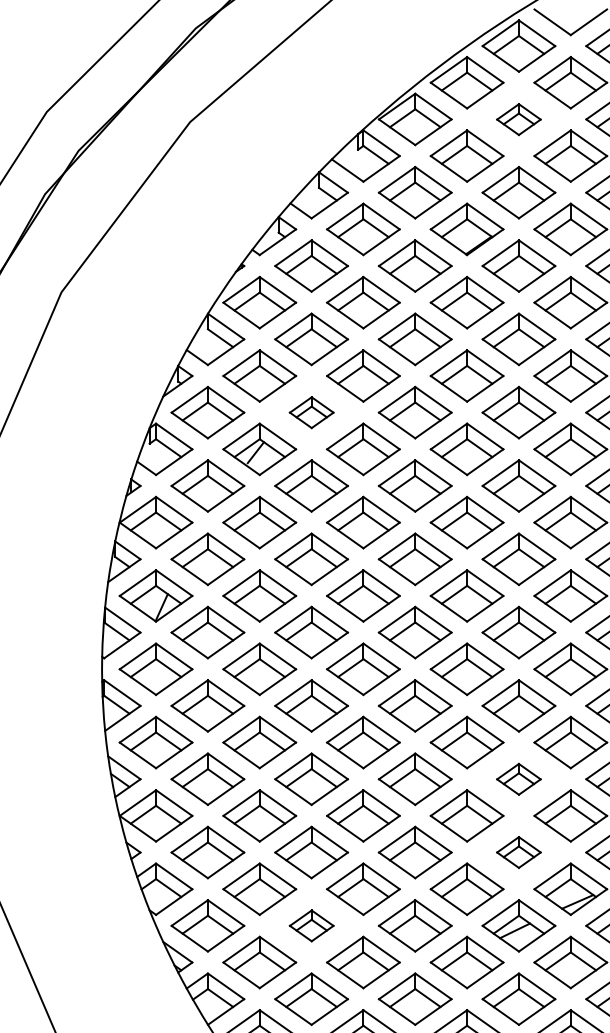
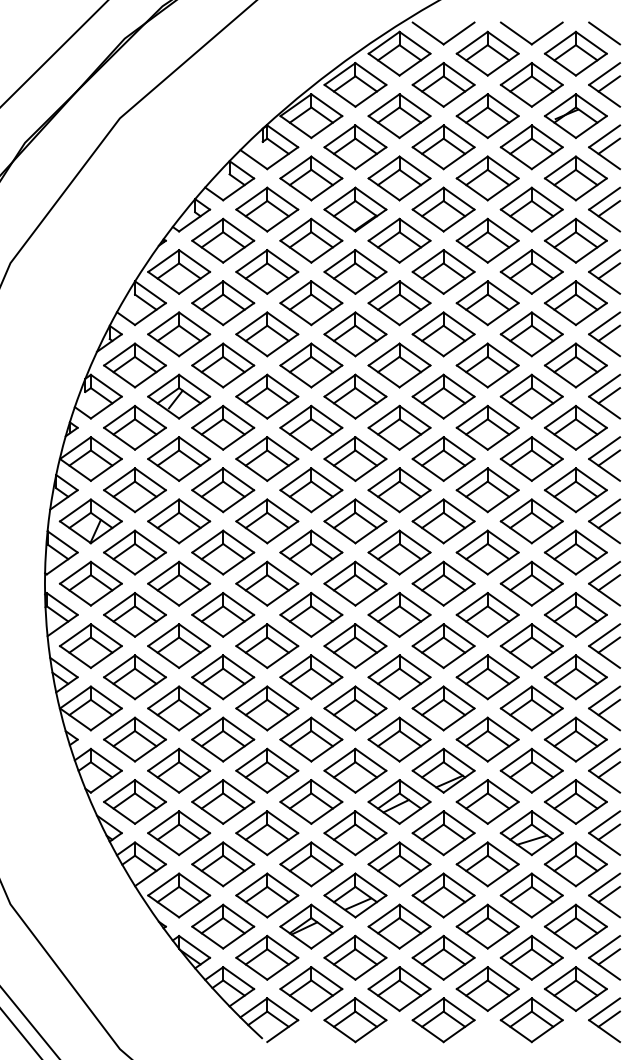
part: (518, 119) -> (399, 116), size x1.67
part: (311, 412) -> (223, 365), size x1.67
part: (518, 779) -> (399, 677), size x1.67
part: (518, 852) -> (399, 739), size x1.67
part: (311, 925) -> (223, 801), size x1.67

